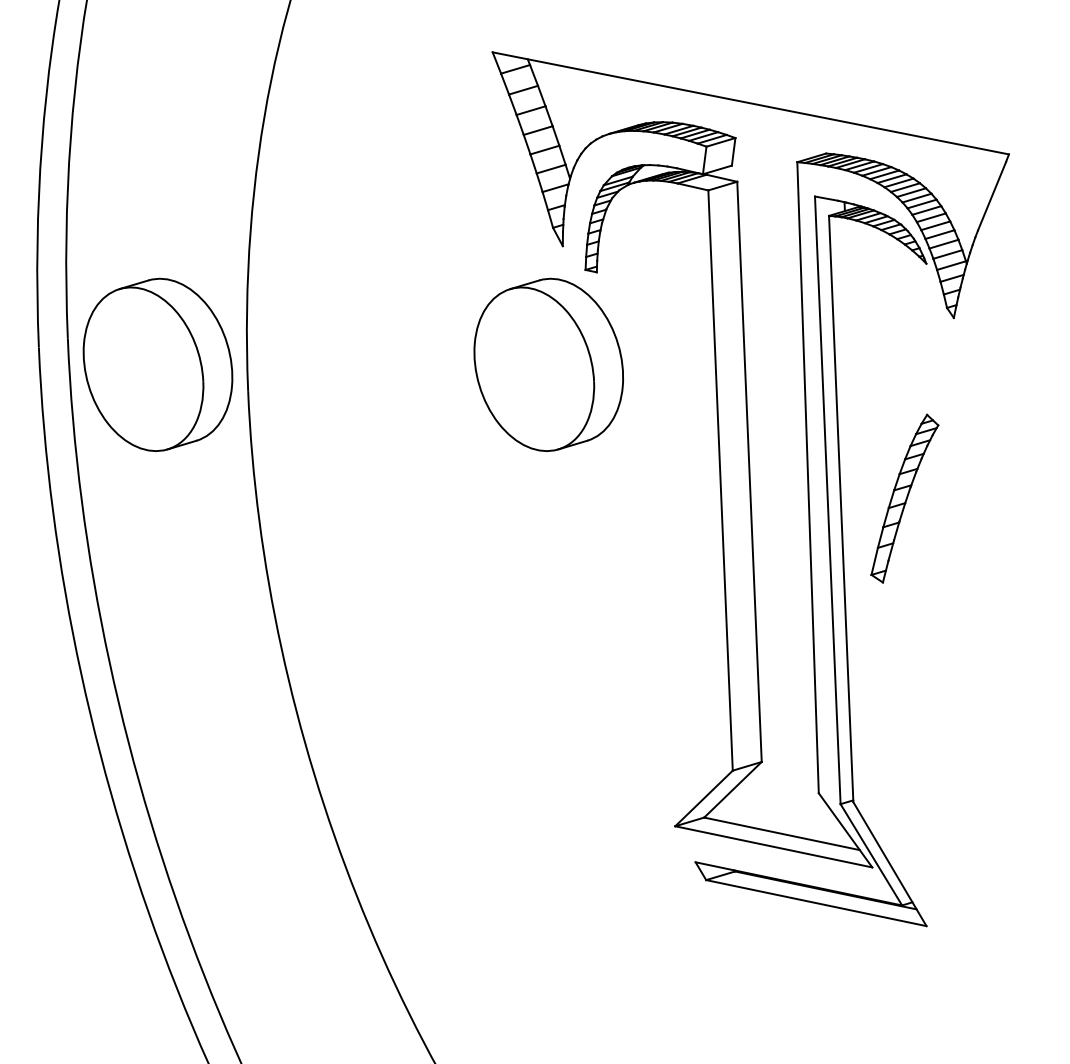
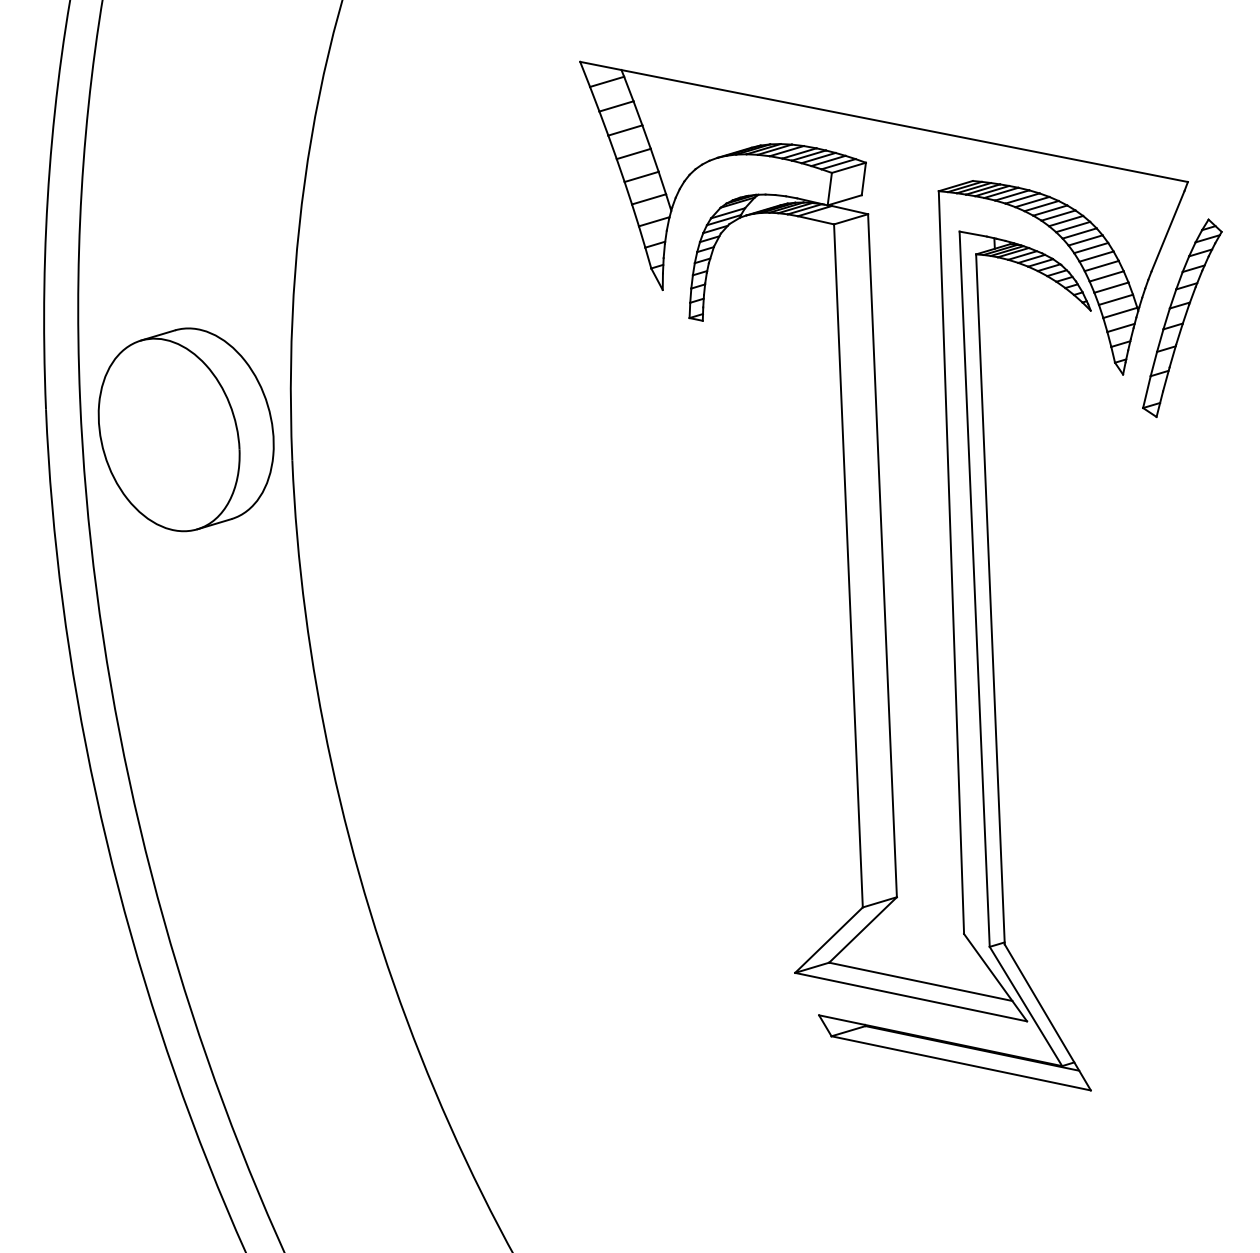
part: (548, 364) -> (645, 429), removed
part: (904, 498) -> (1182, 317), moved

